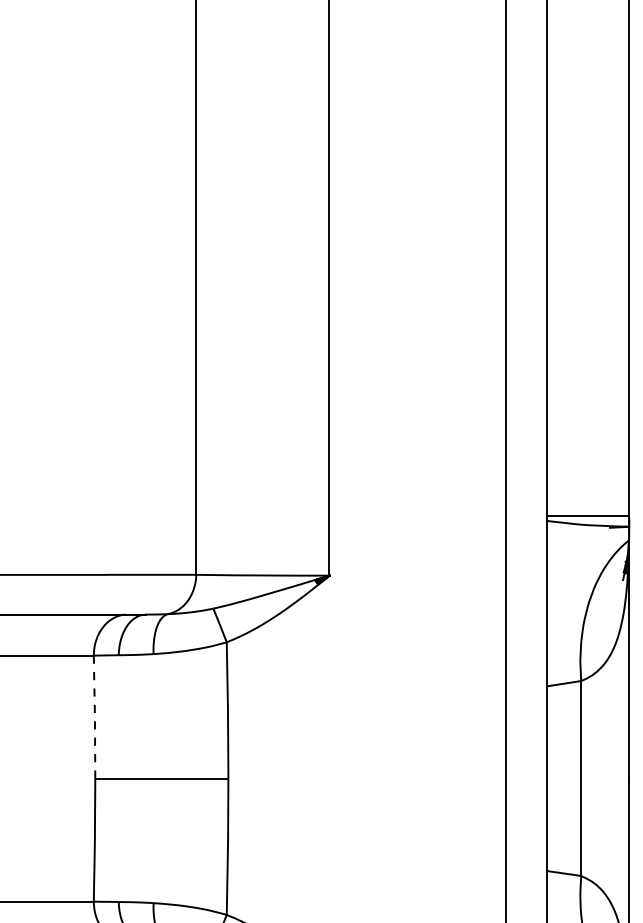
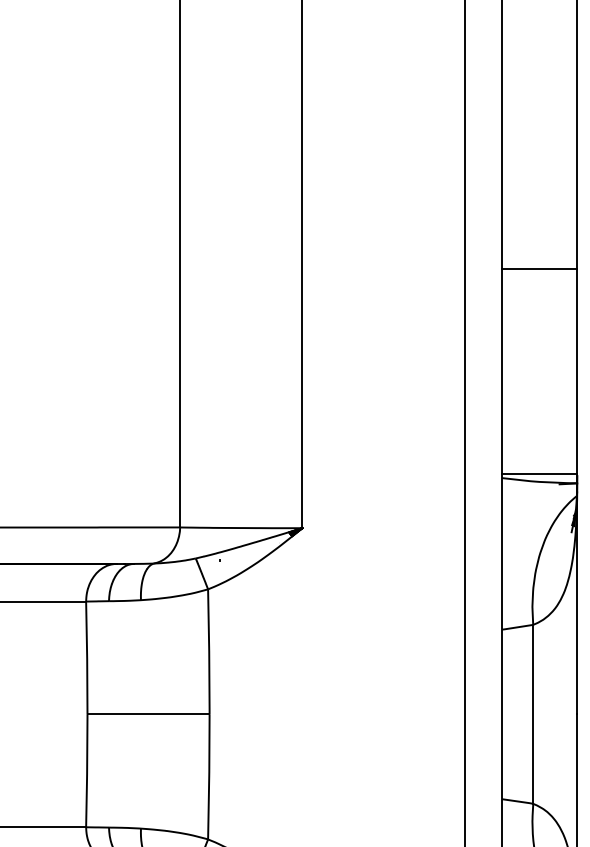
line: (588, 292) -> (539, 268), added
line: (94, 716) -> (86, 657), dashed -> solid

